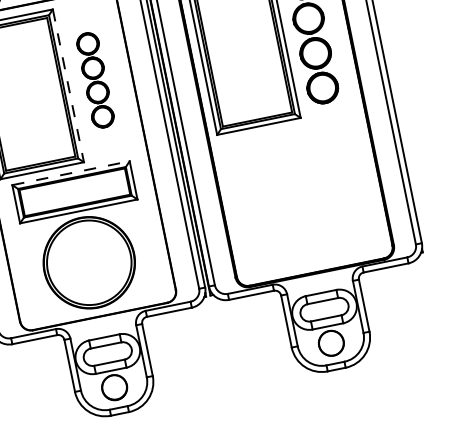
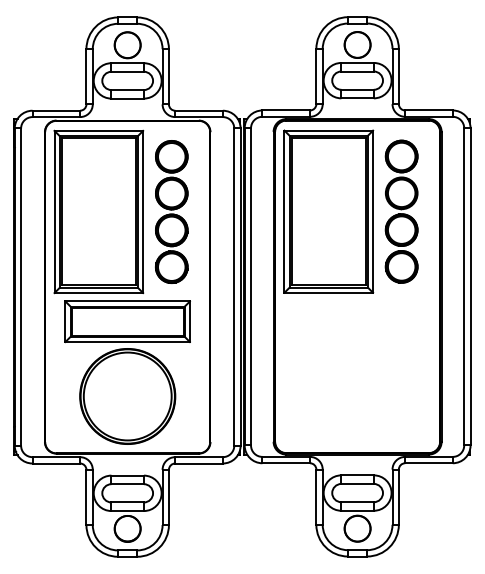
part: (95, 79) -> (171, 211), size x1.43
line: (68, 86) -> (143, 212), dashed -> solid
line: (71, 173) -> (128, 301), dashed -> solid

